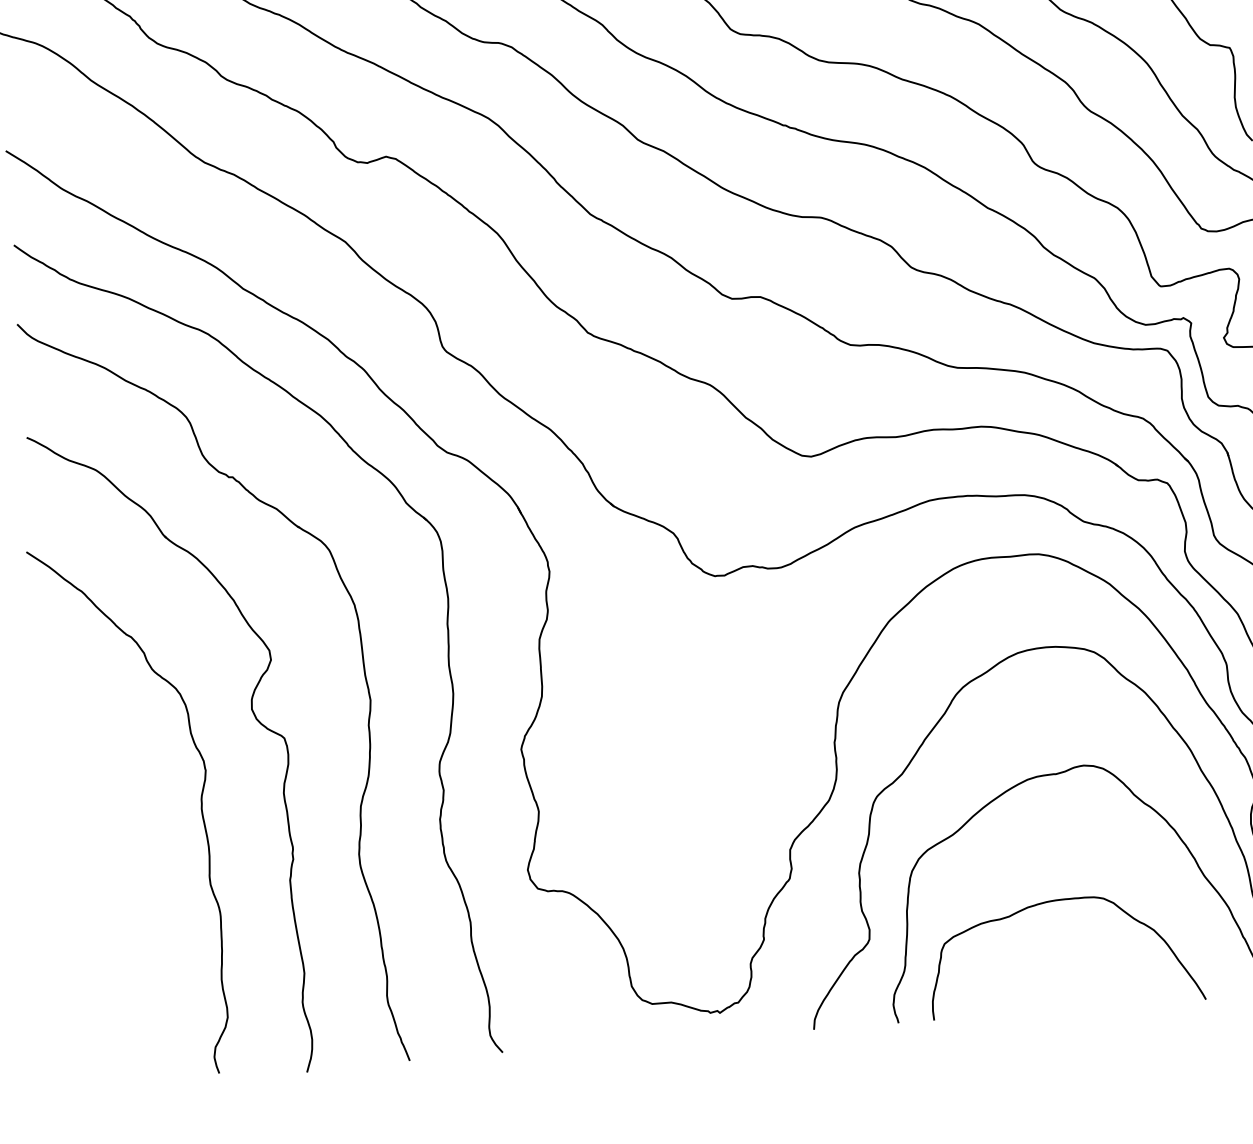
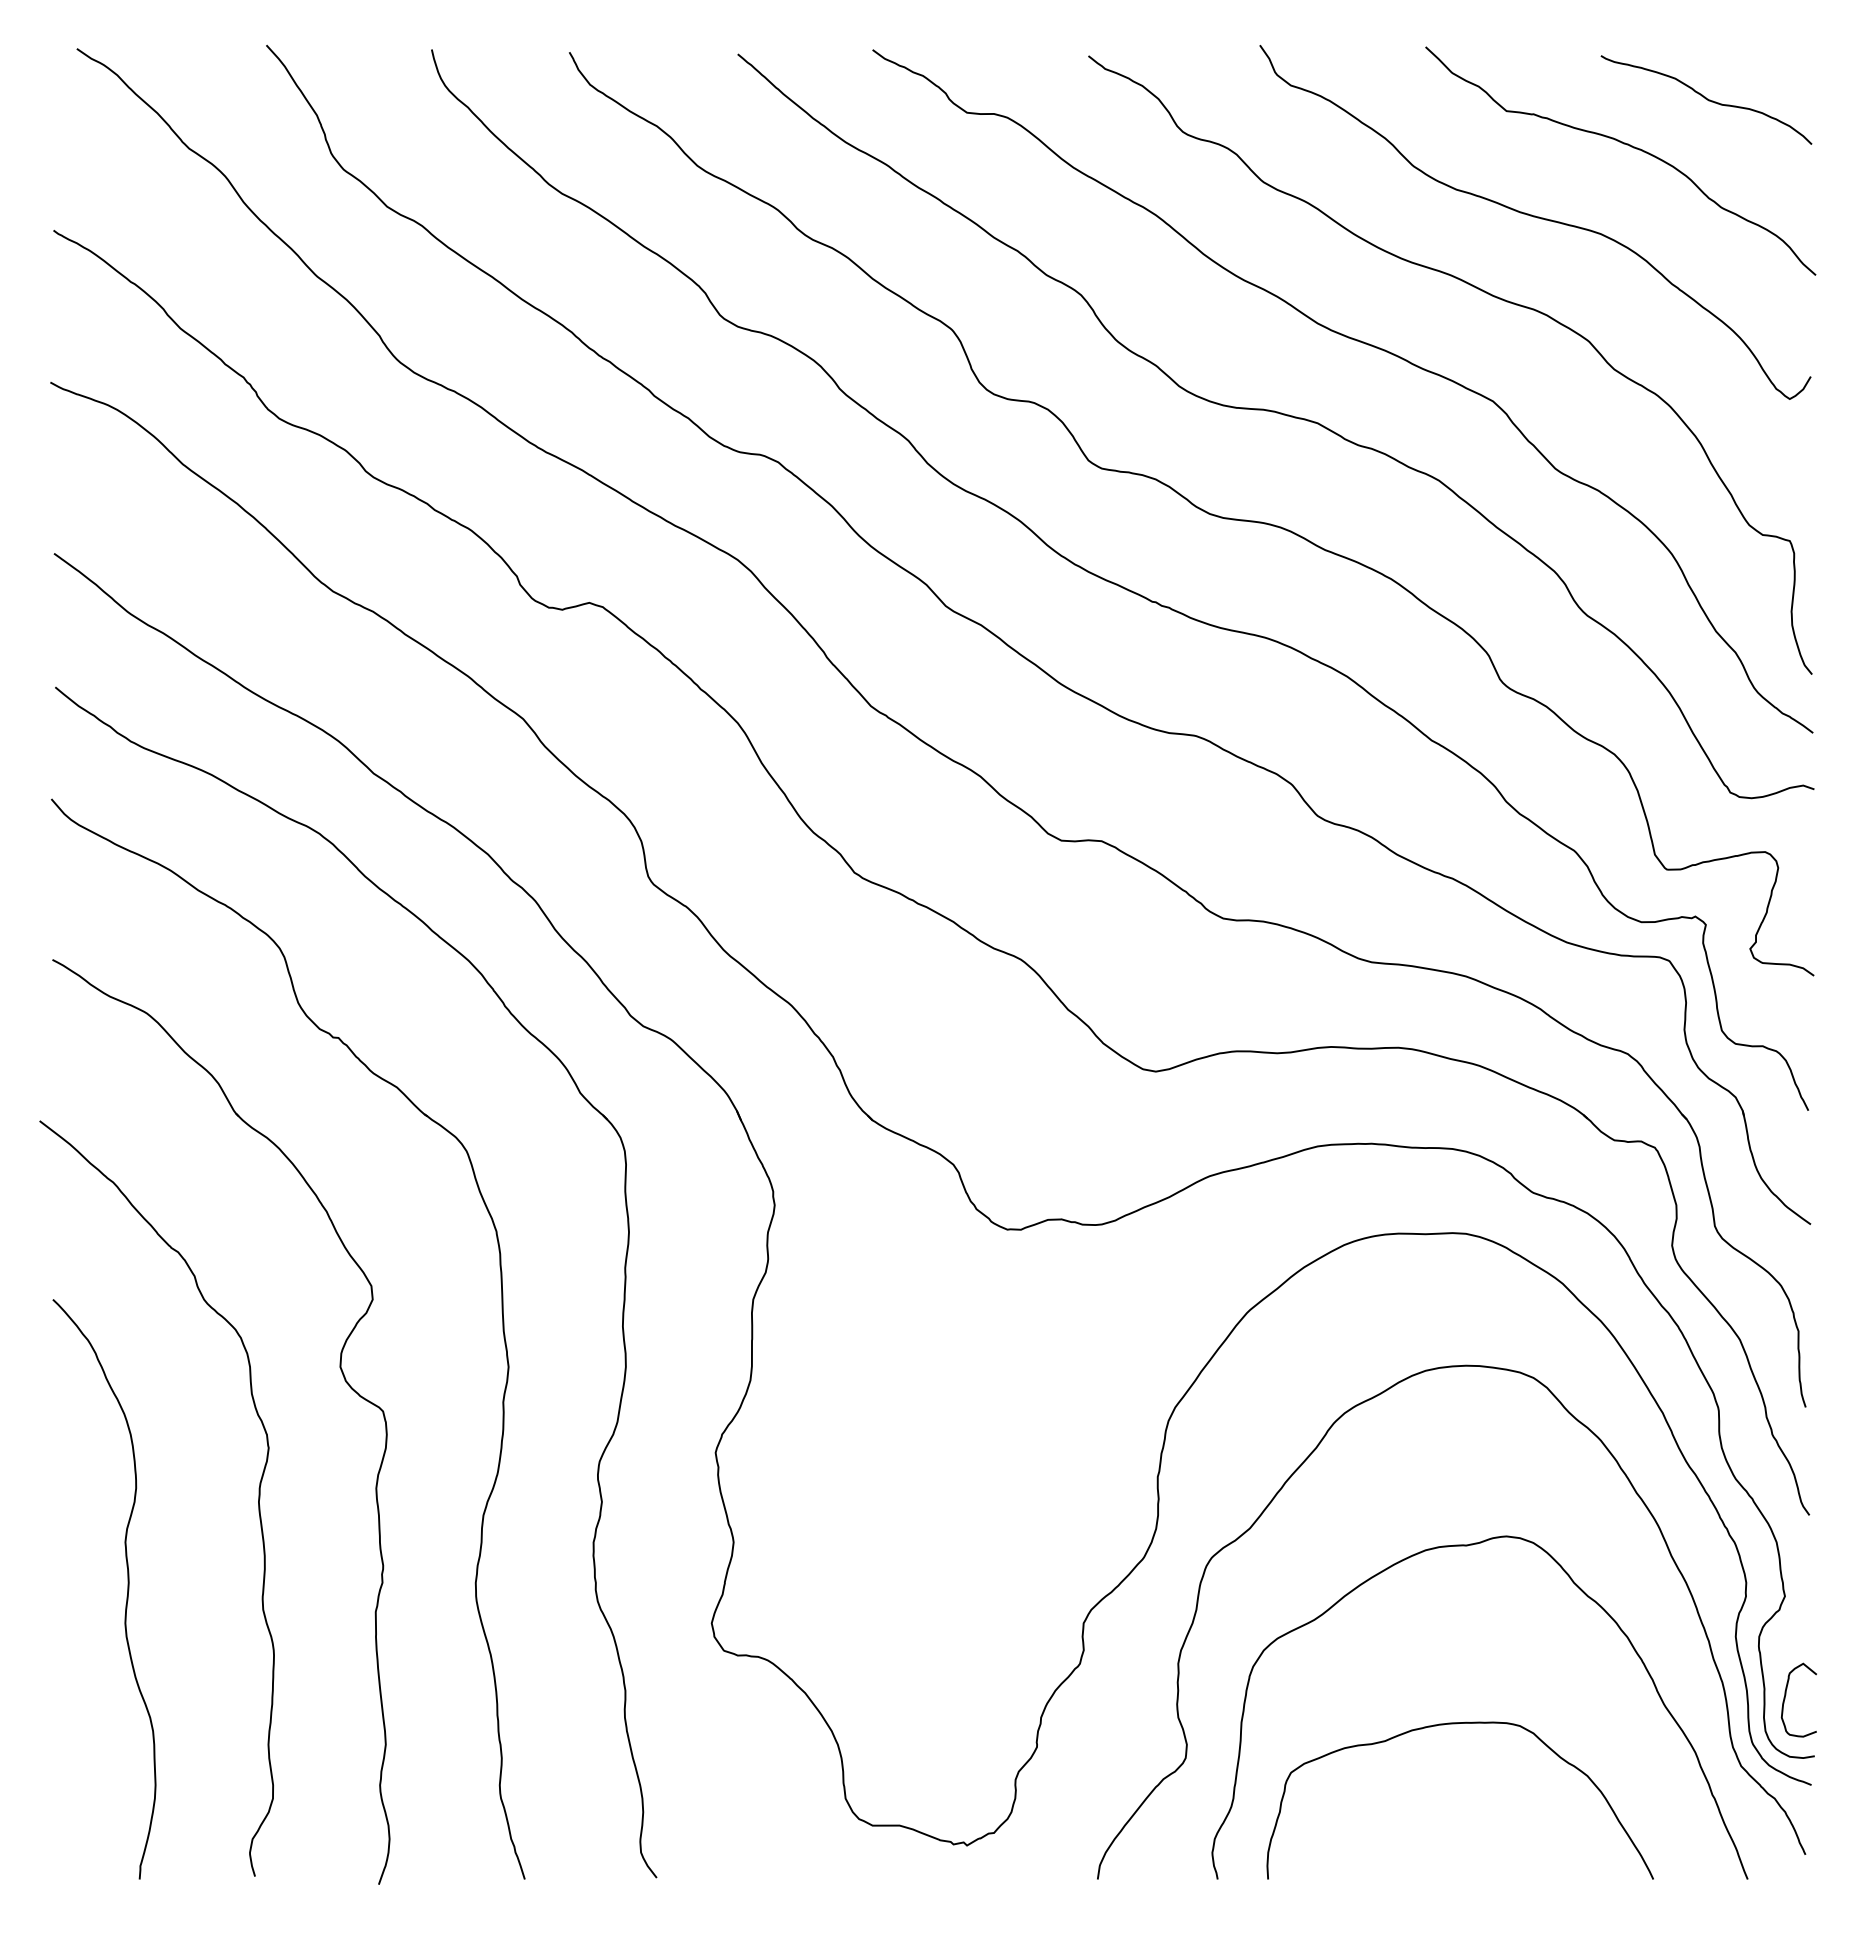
curve: (113, 877) -> (127, 1589), added

